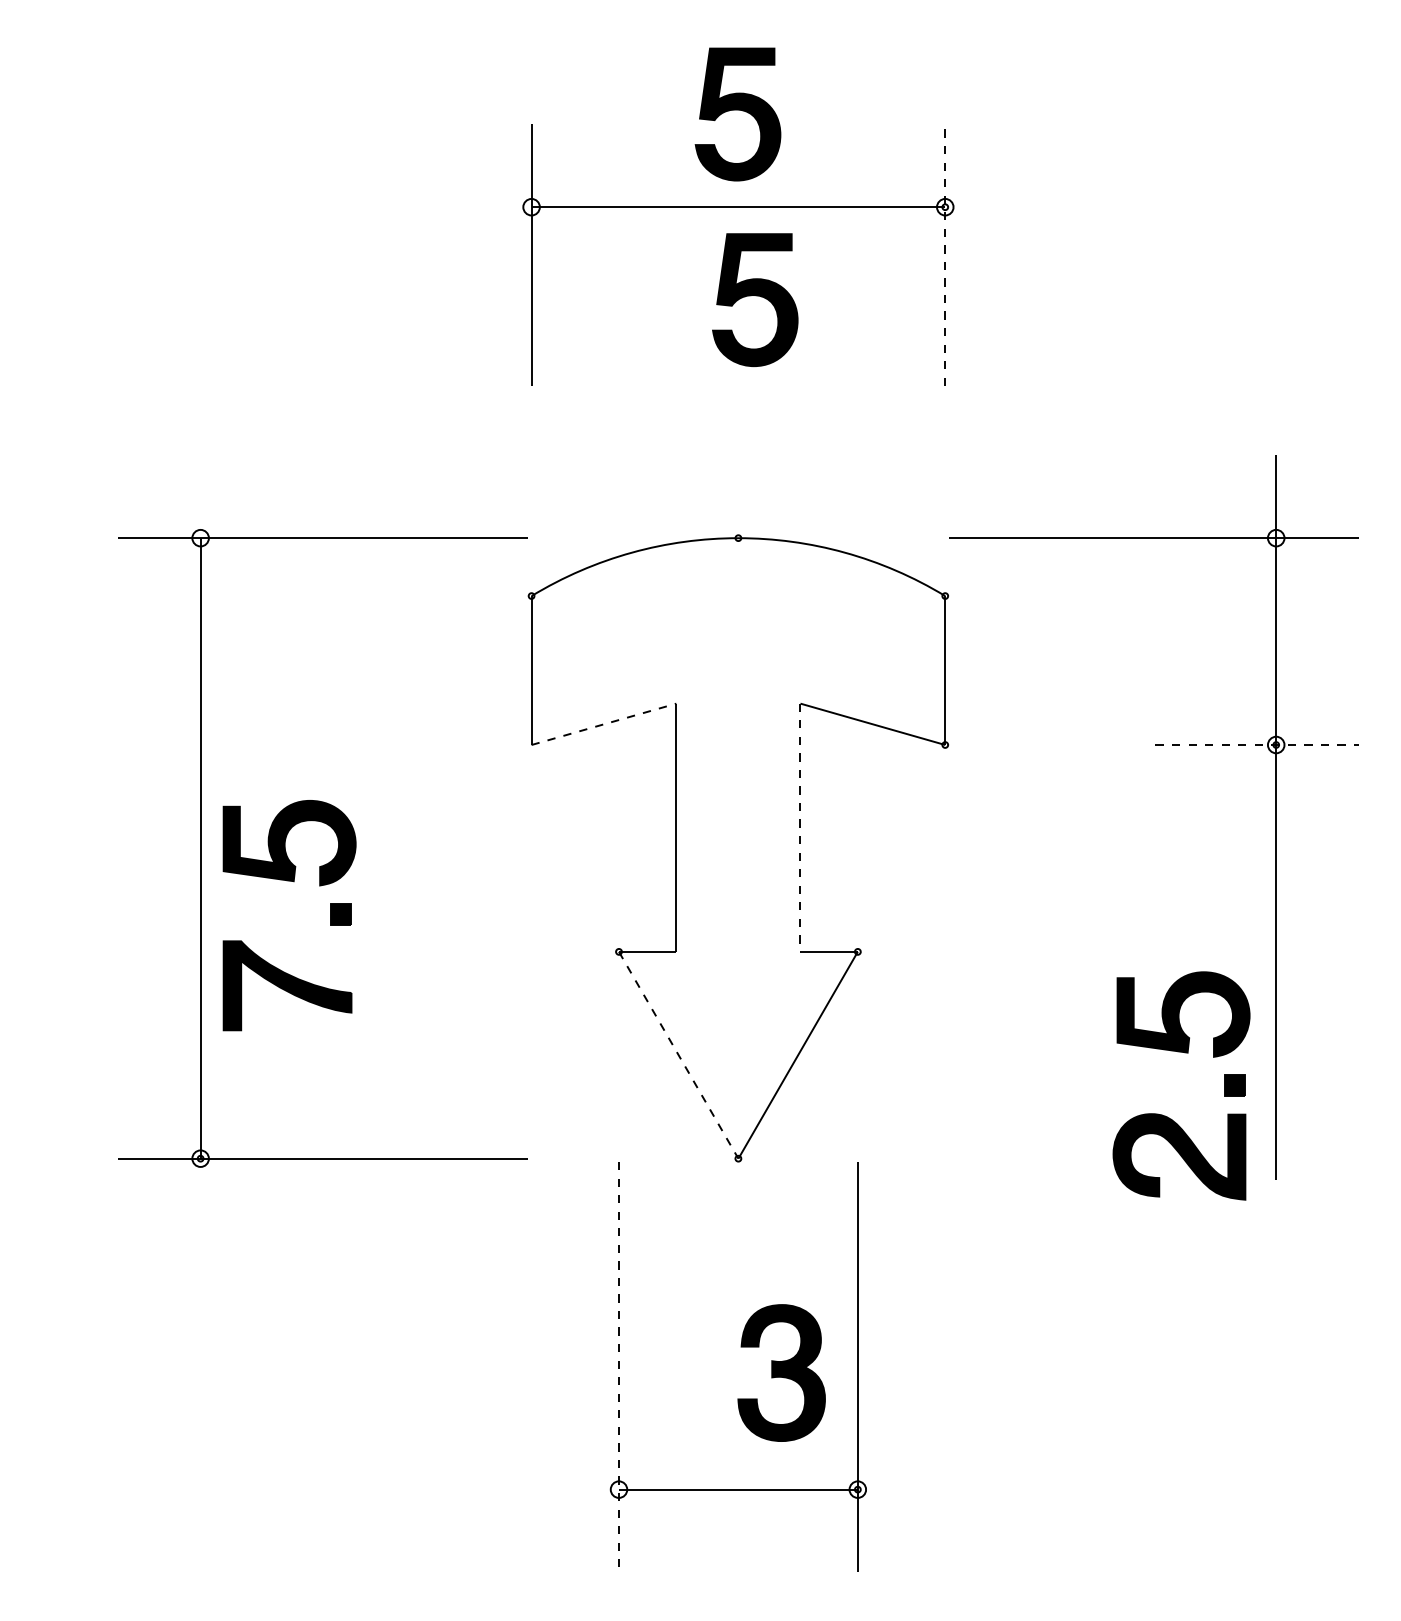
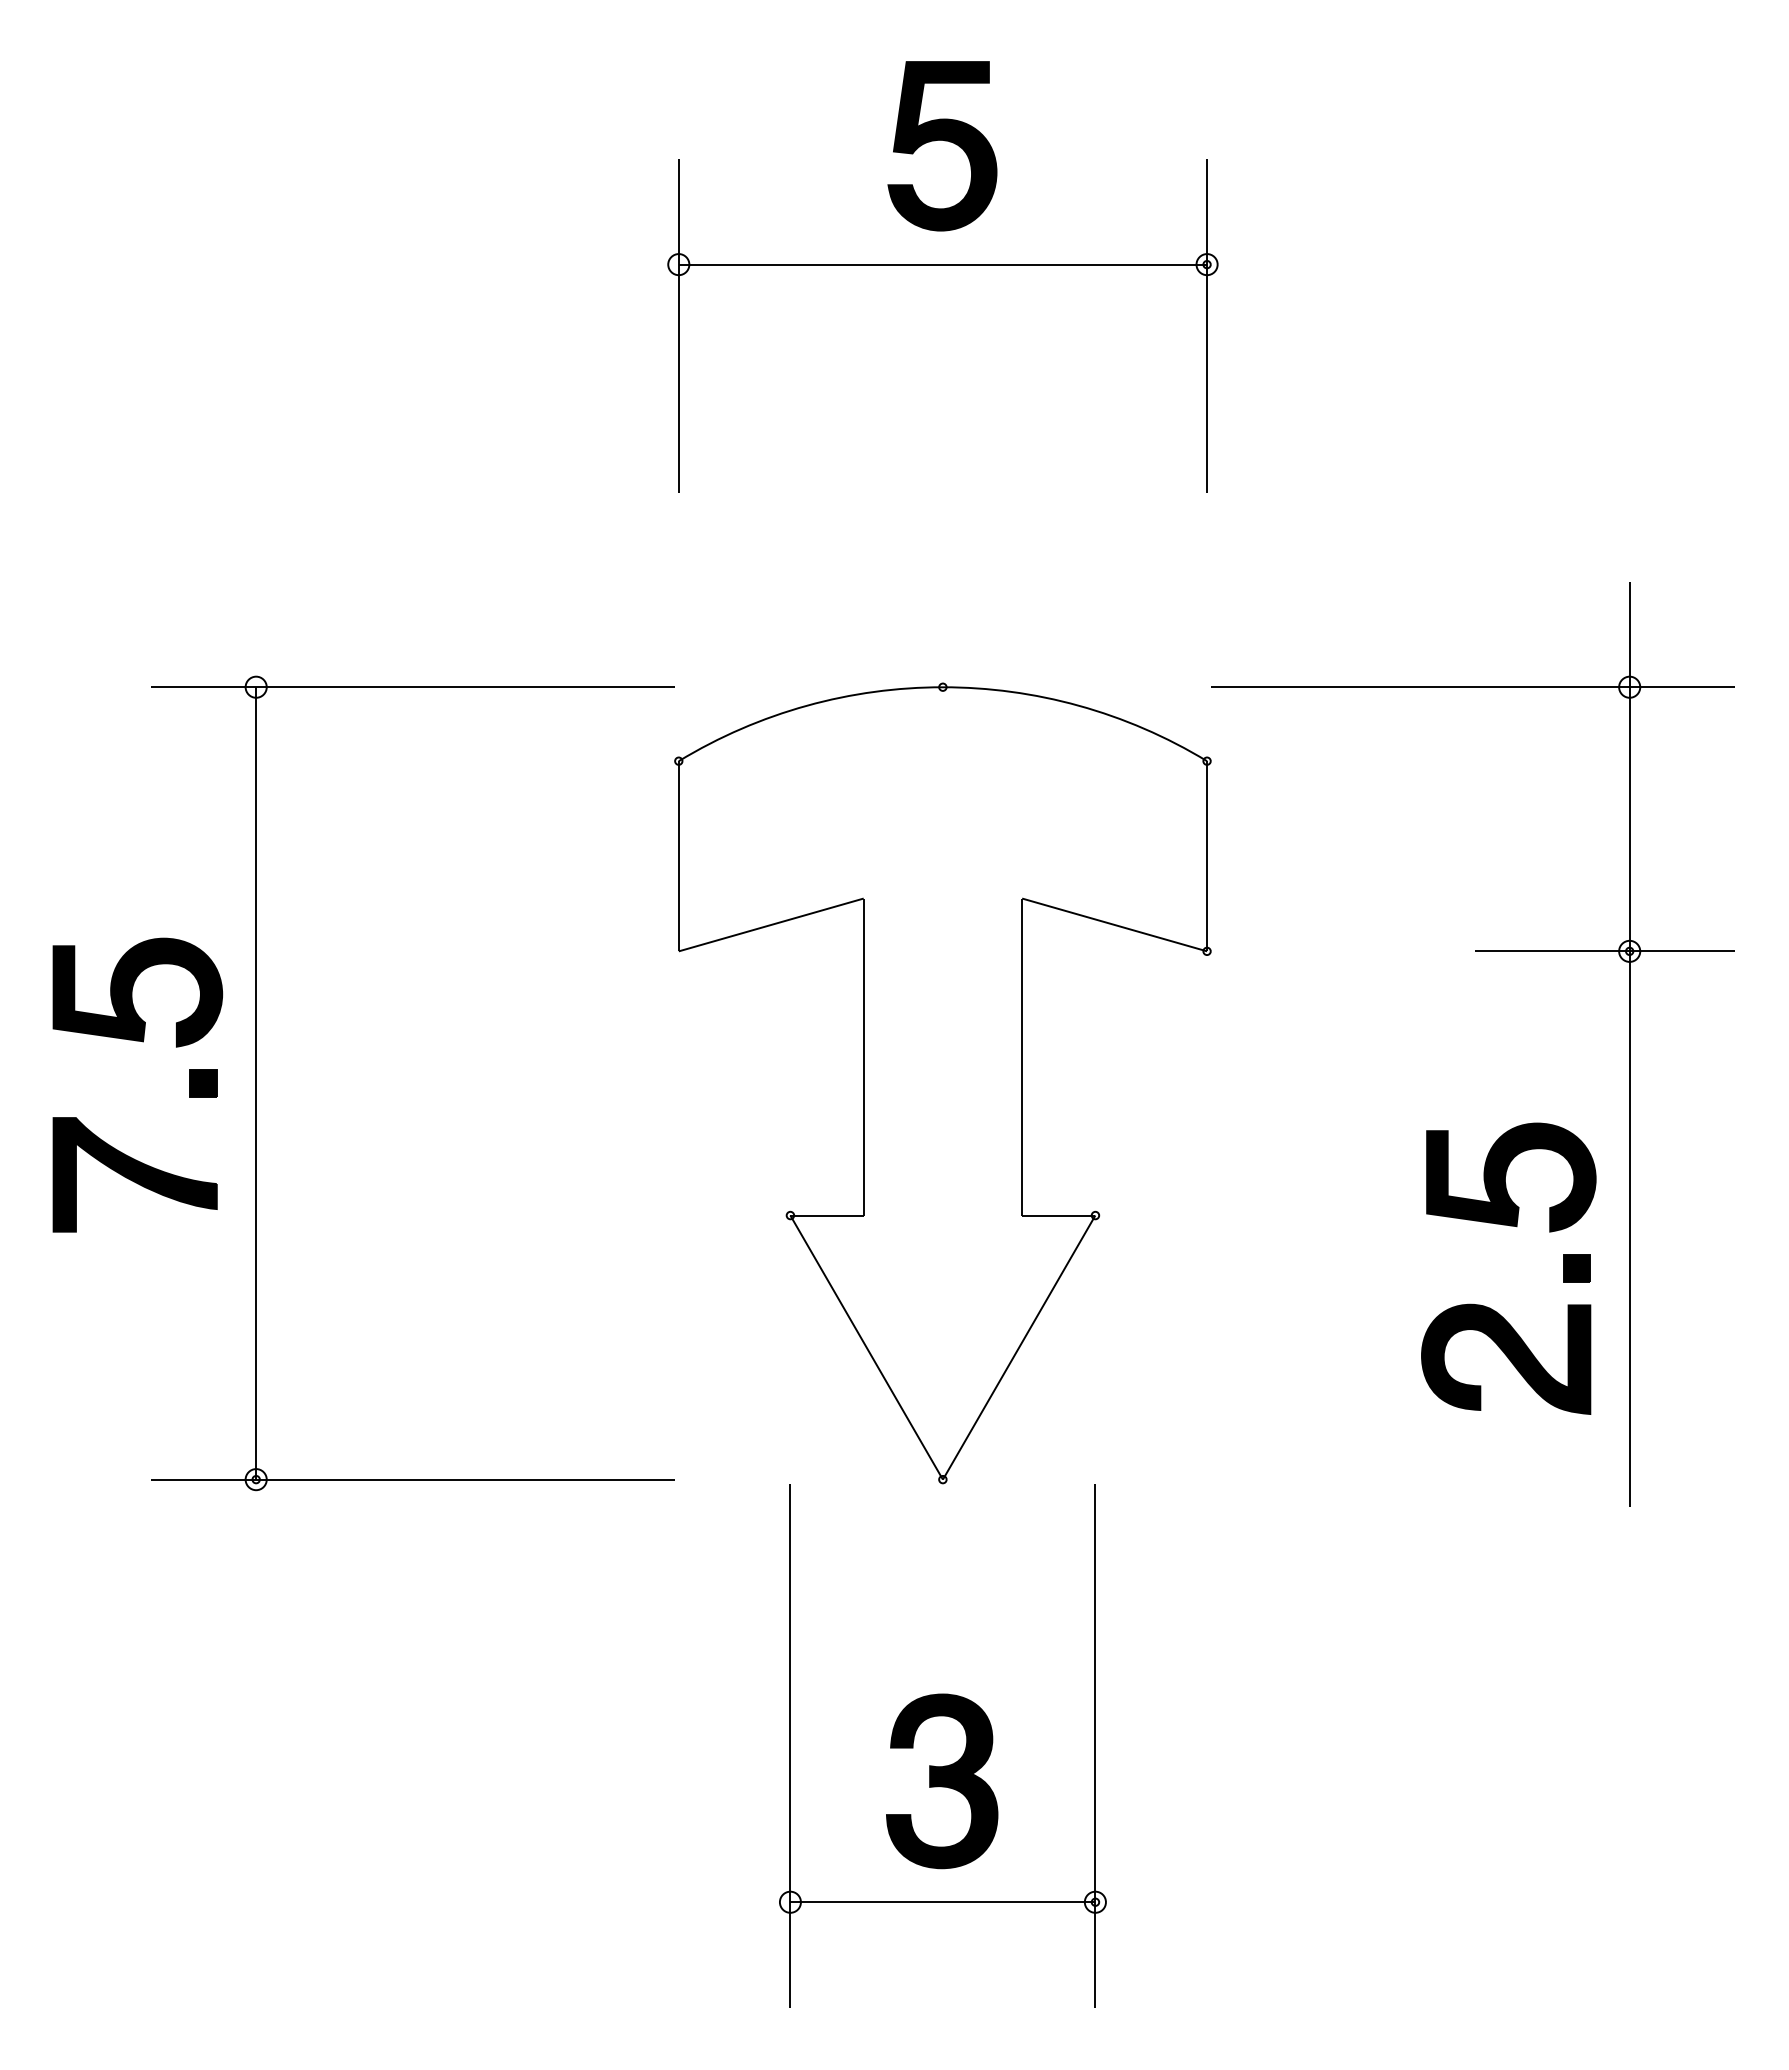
line: (945, 254) -> (1207, 325), dashed -> solid
part: (755, 300) -> (964, 383), removed
line: (604, 723) -> (771, 924), dashed -> solid
line: (1257, 745) -> (1605, 951), dashed -> solid
line: (800, 828) -> (1022, 1057), dashed -> solid
part: (293, 882) -> (142, 1042), moved
part: (1187, 1053) -> (1516, 1227), moved
line: (678, 1055) -> (866, 1347), dashed -> solid
line: (619, 1367) -> (790, 1746), dashed -> solid
part: (781, 1373) -> (942, 1781), moved

